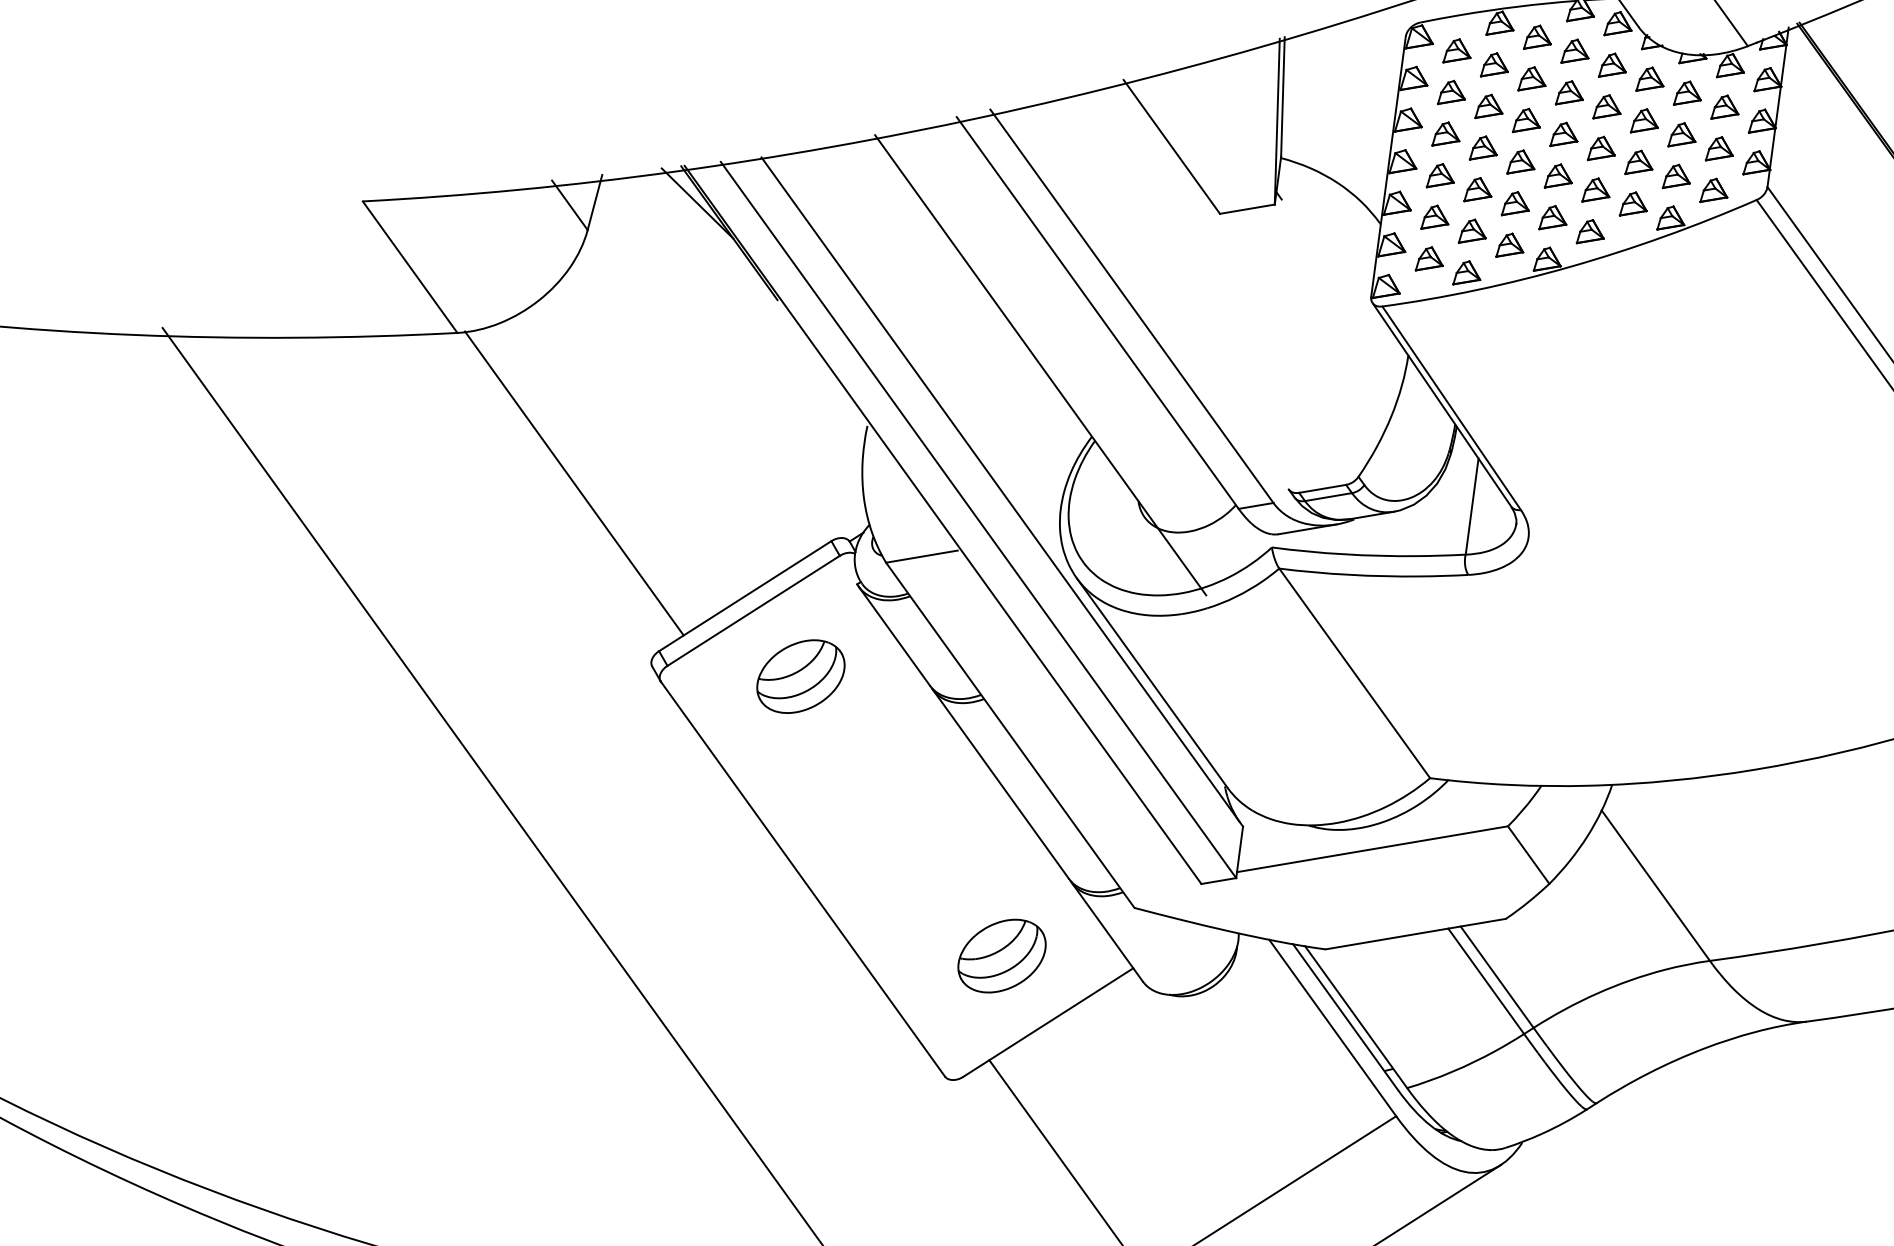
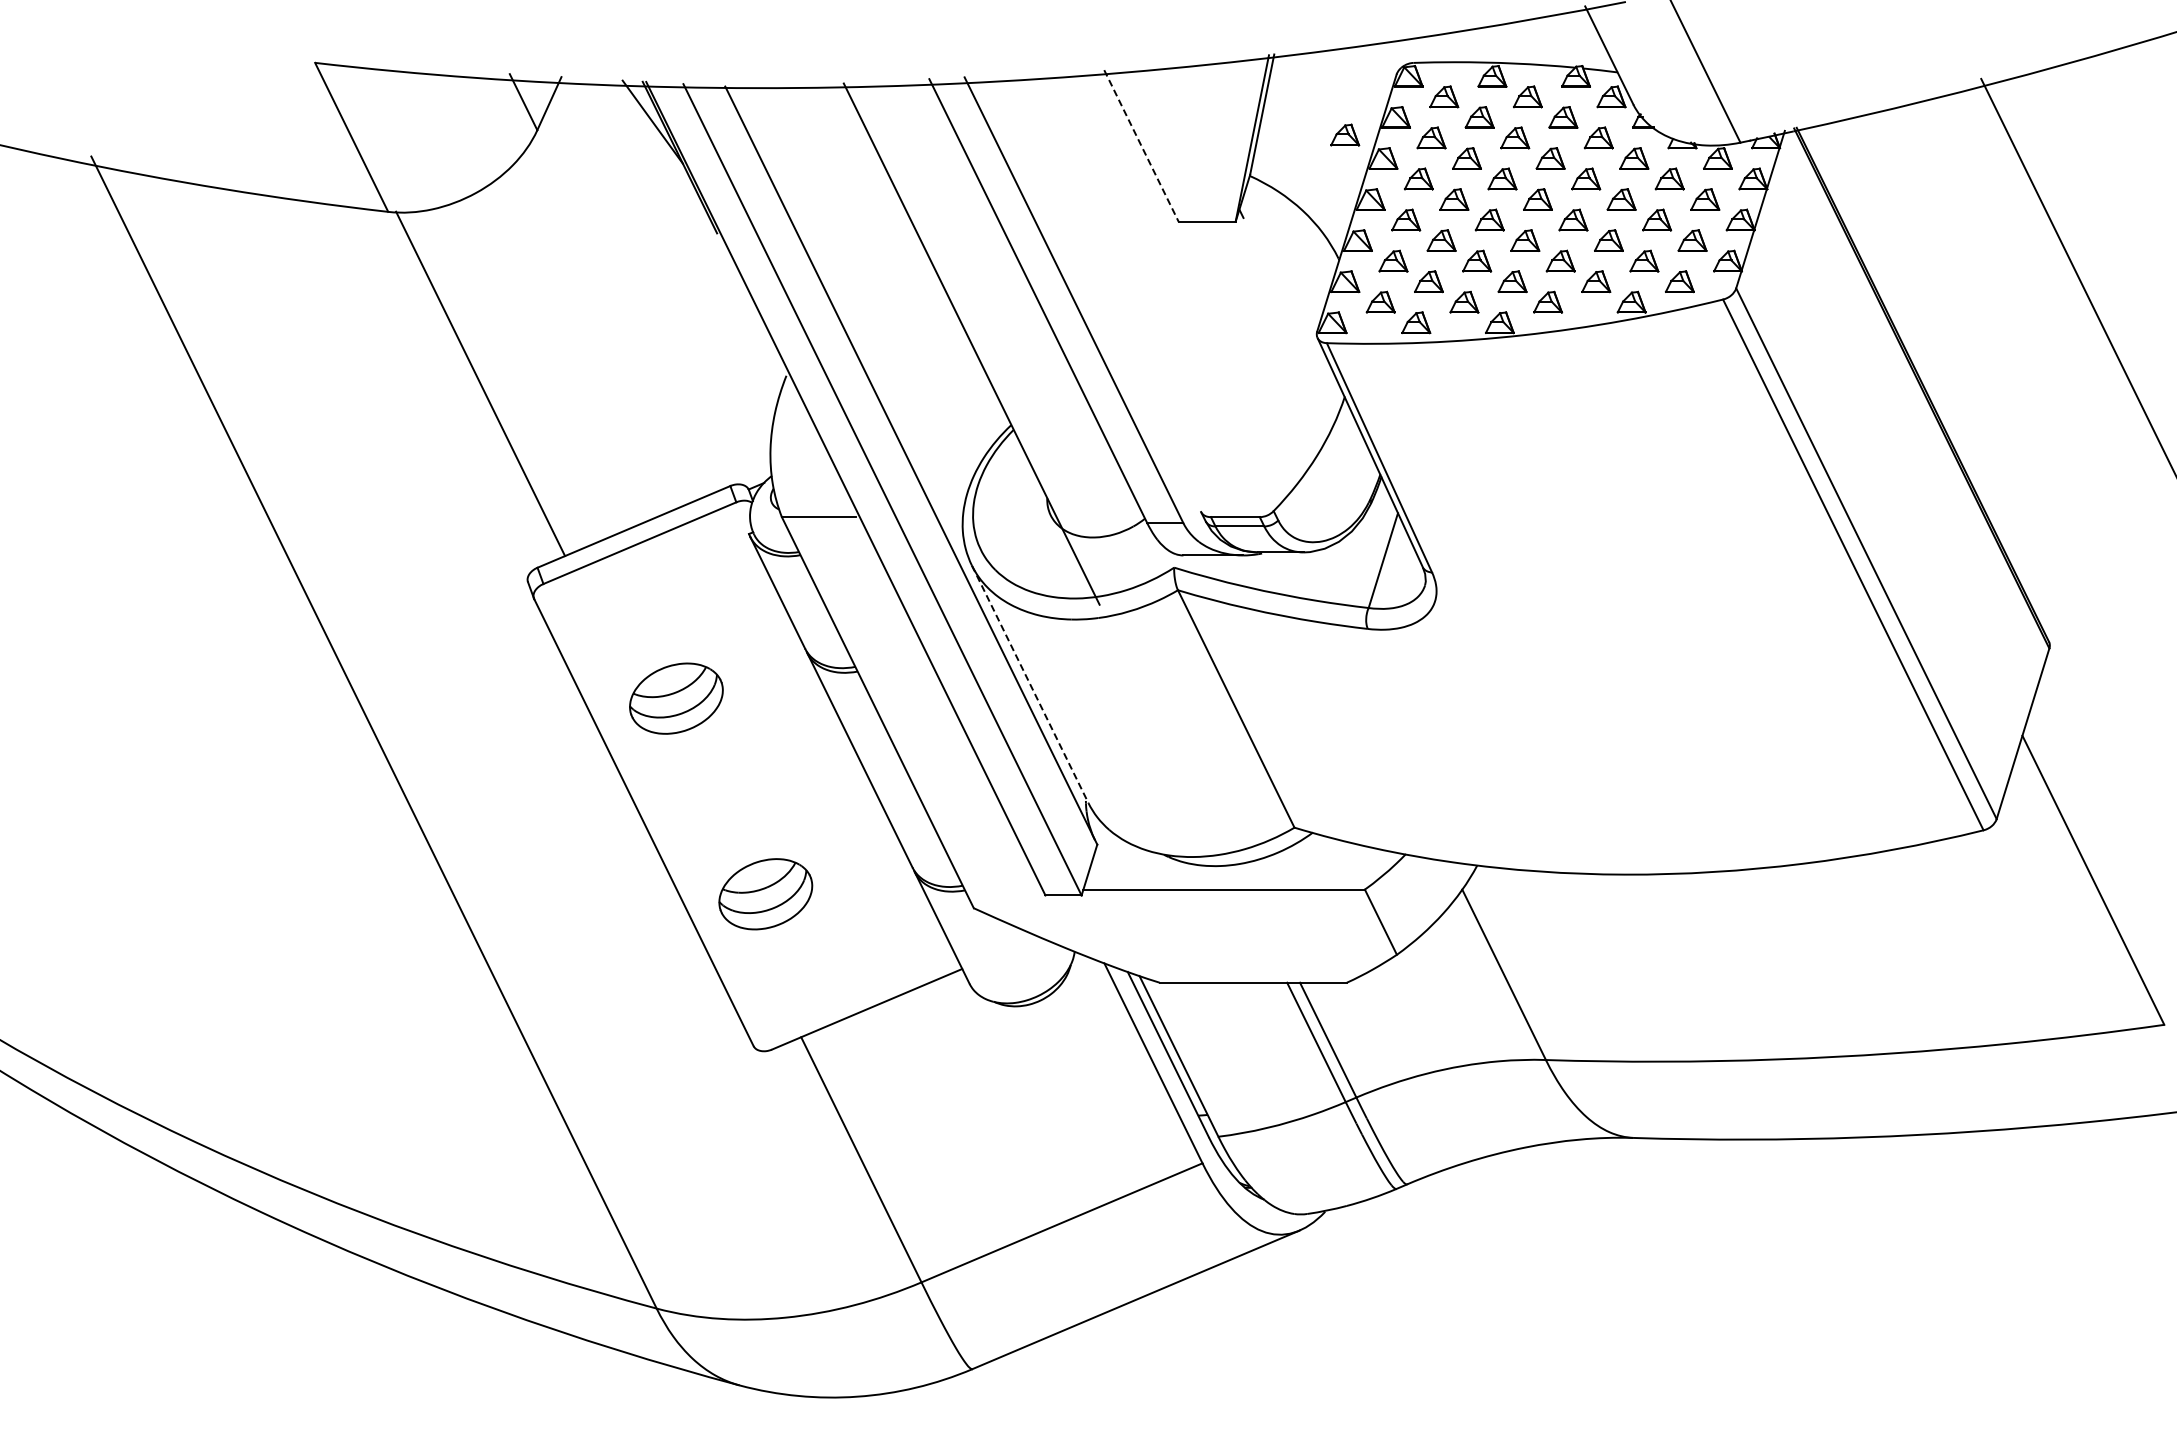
part: (1366, 102) -> (1345, 134), added
line: (1171, 147) -> (1141, 146), solid -> dashed
part: (800, 676) -> (676, 698), moved
line: (1152, 683) -> (1030, 684), solid -> dashed
part: (1001, 956) -> (765, 894), moved

